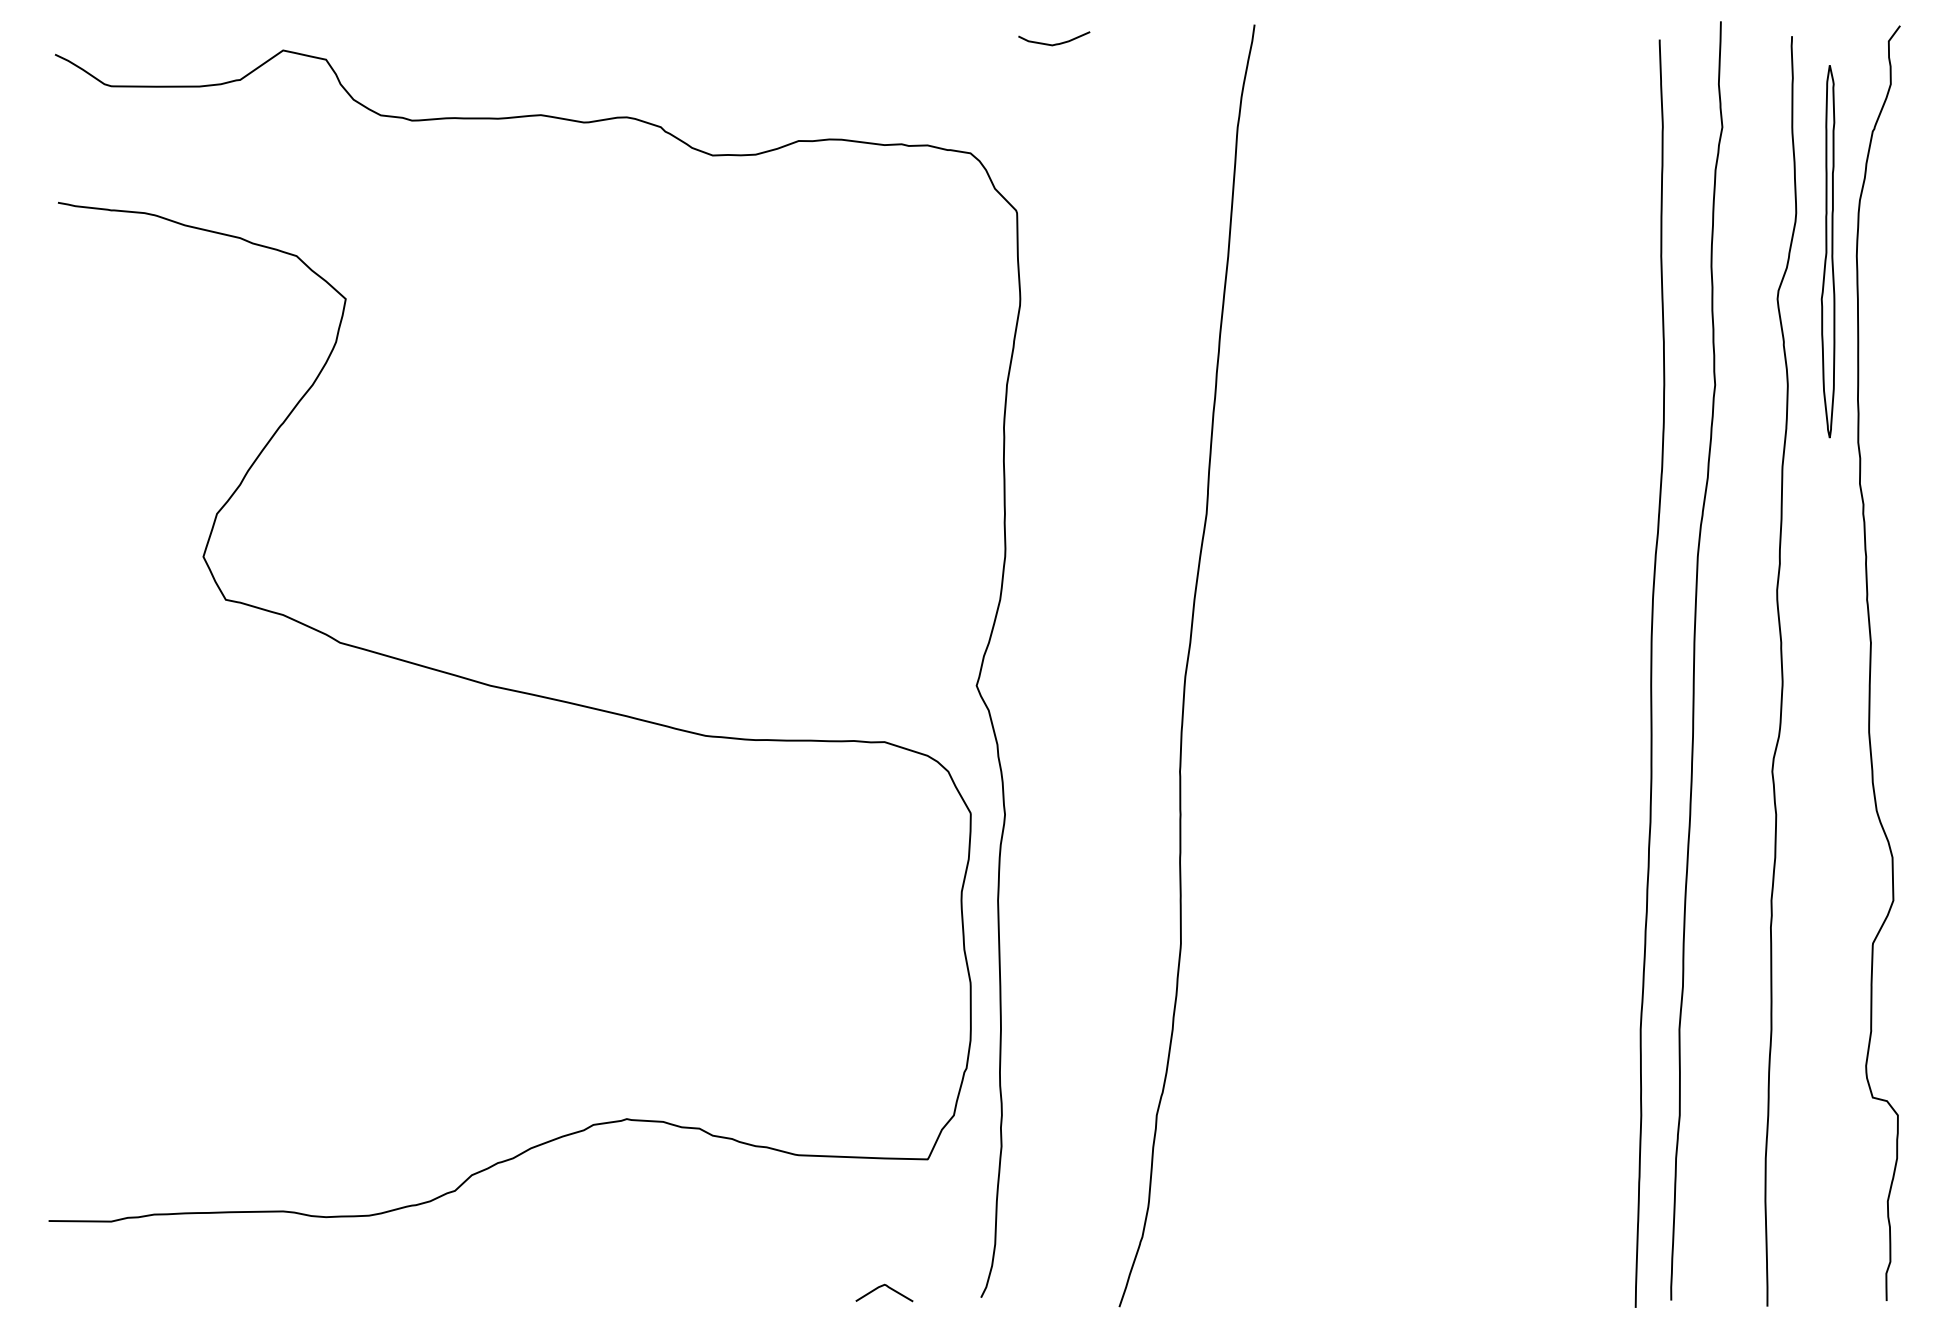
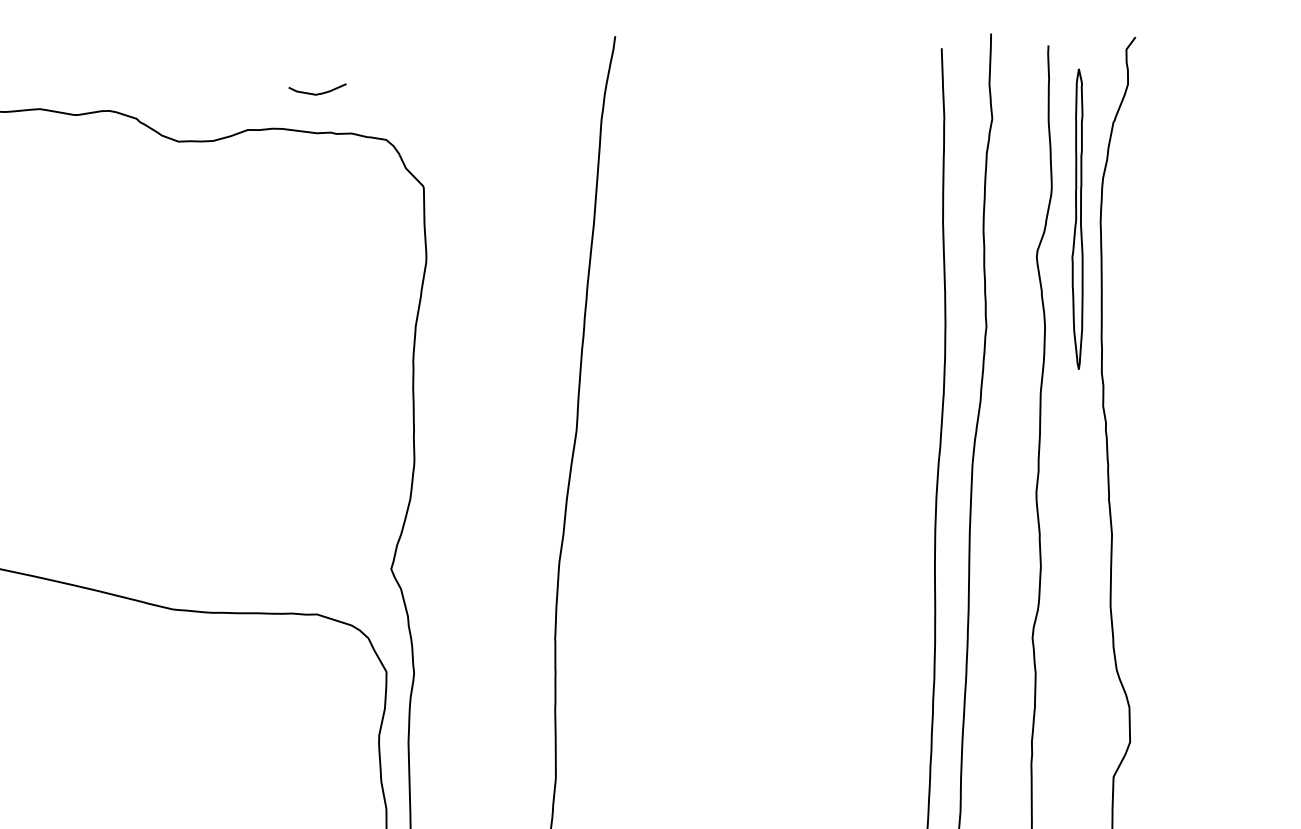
curve: (1055, 43) -> (318, 93), moved

